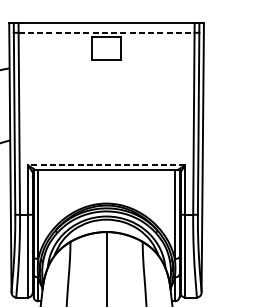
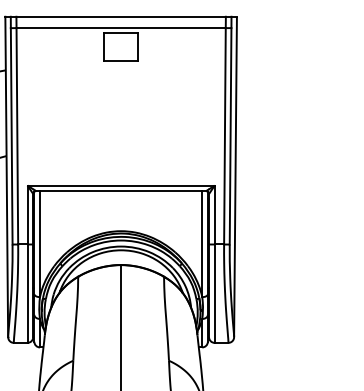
line: (106, 33) -> (121, 28), dashed -> solid
line: (106, 165) -> (121, 185), dashed -> solid

